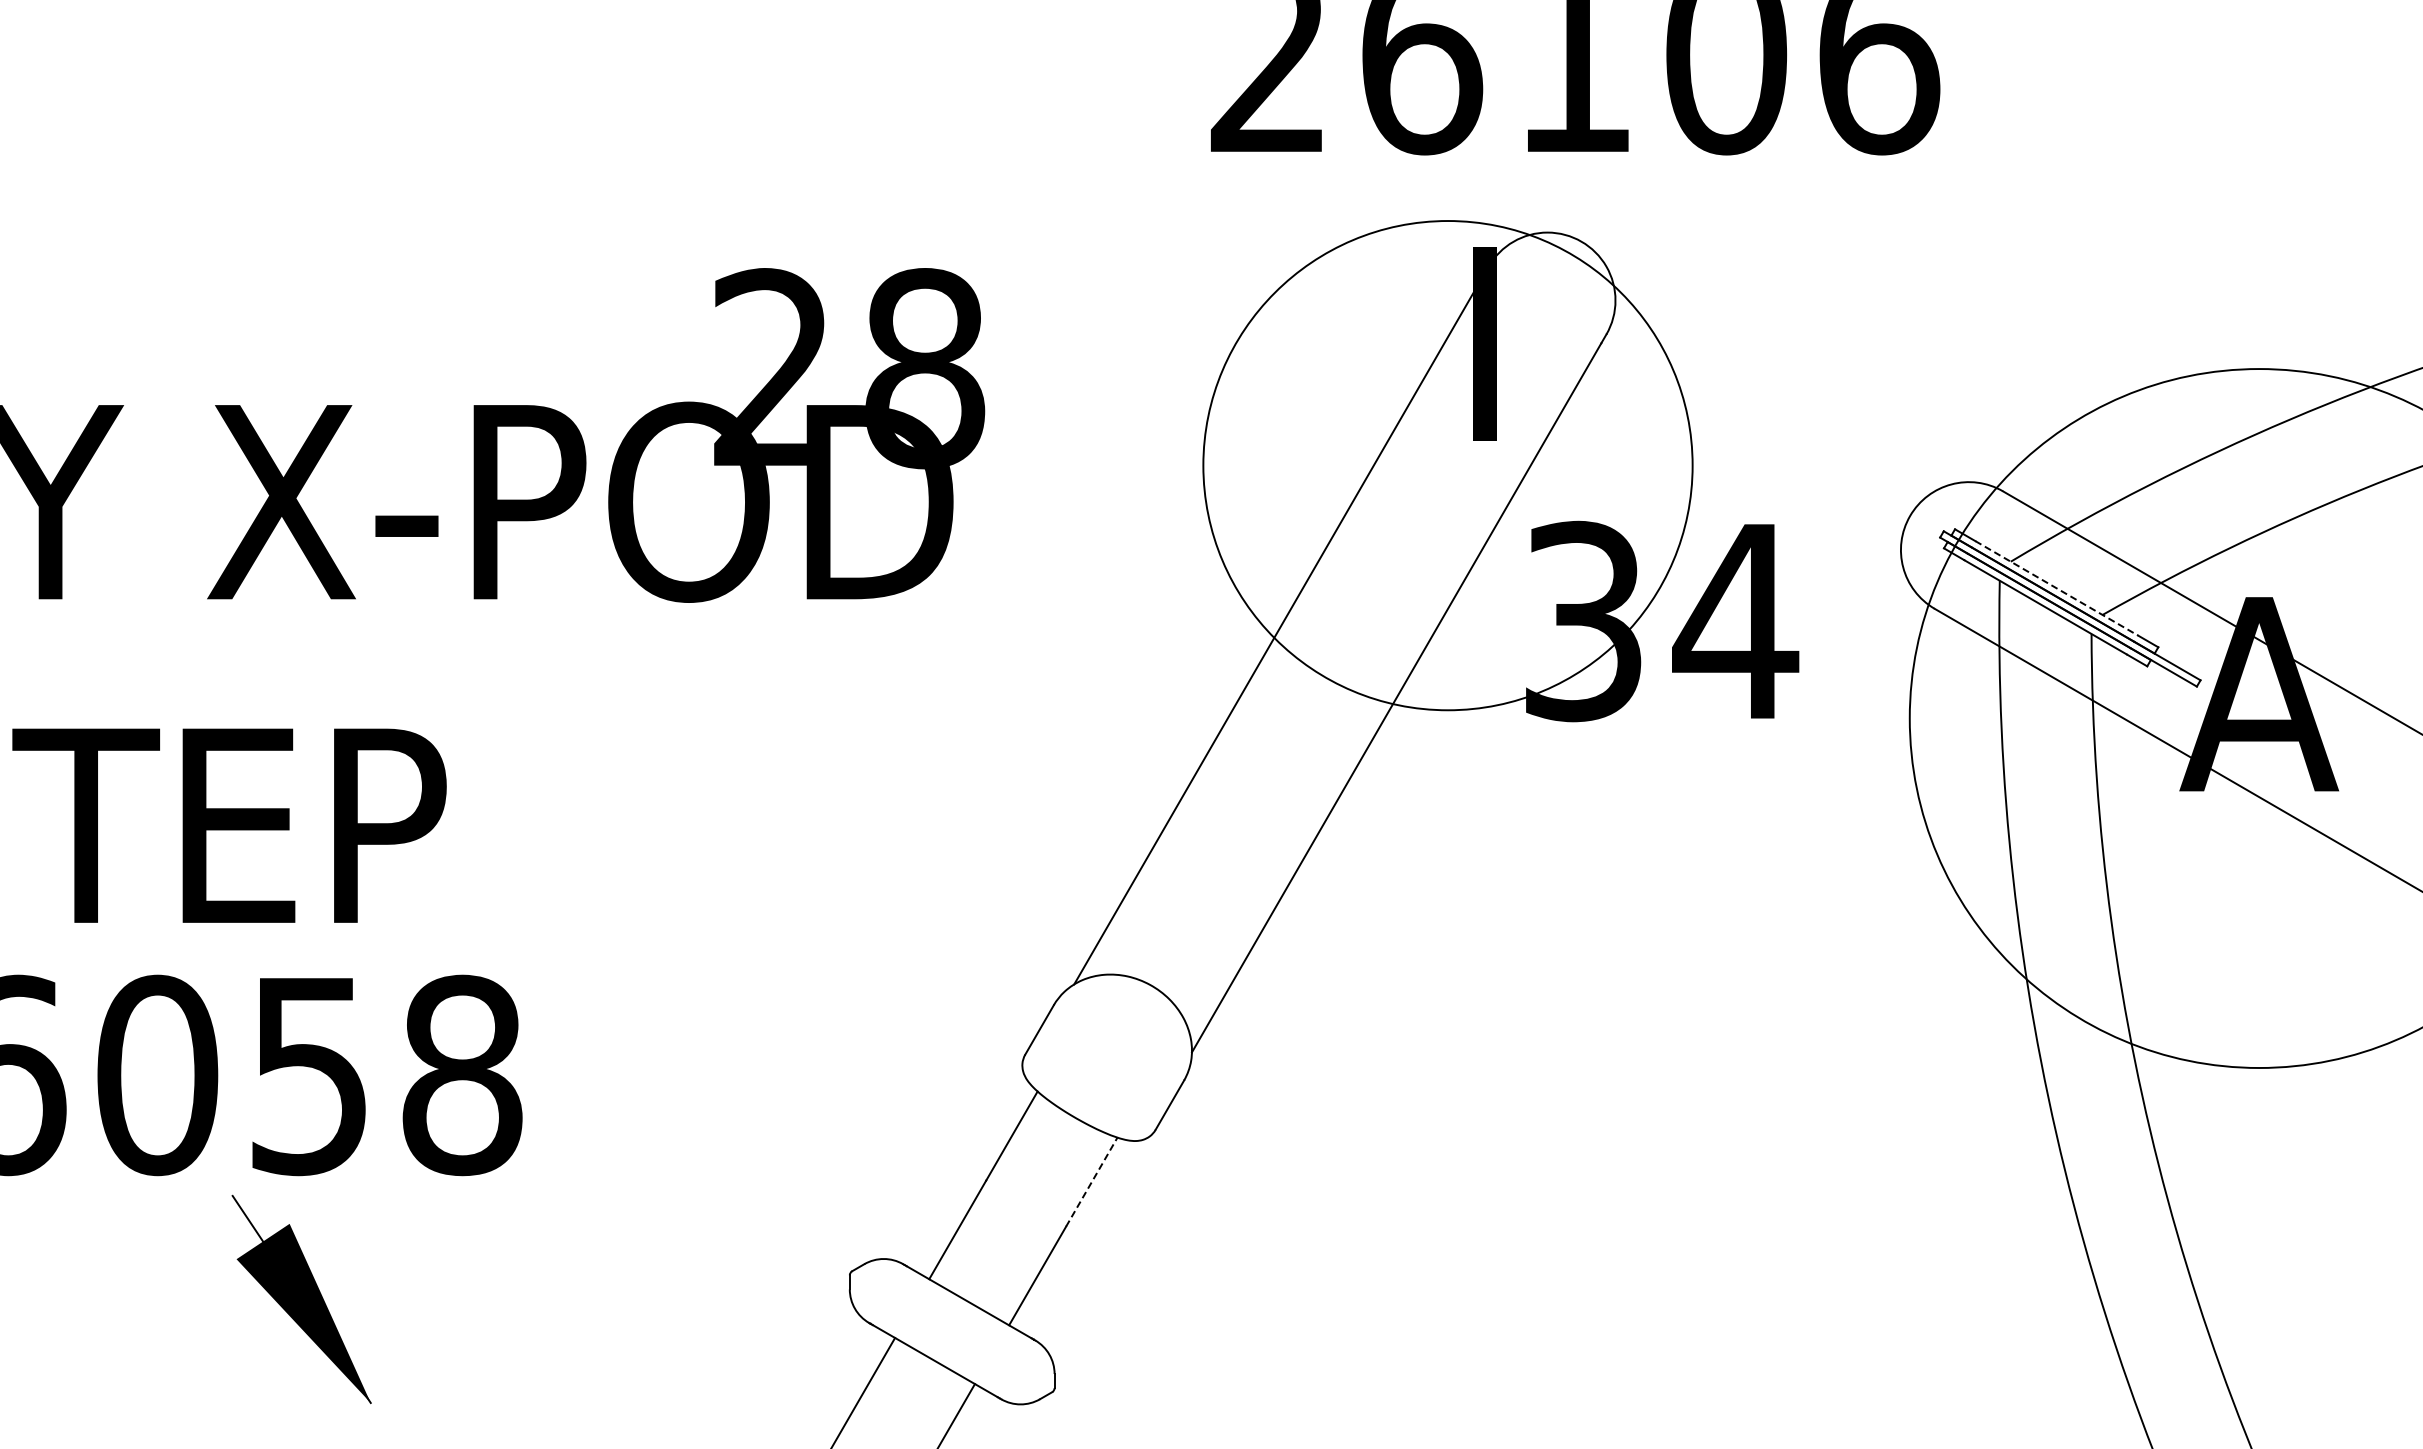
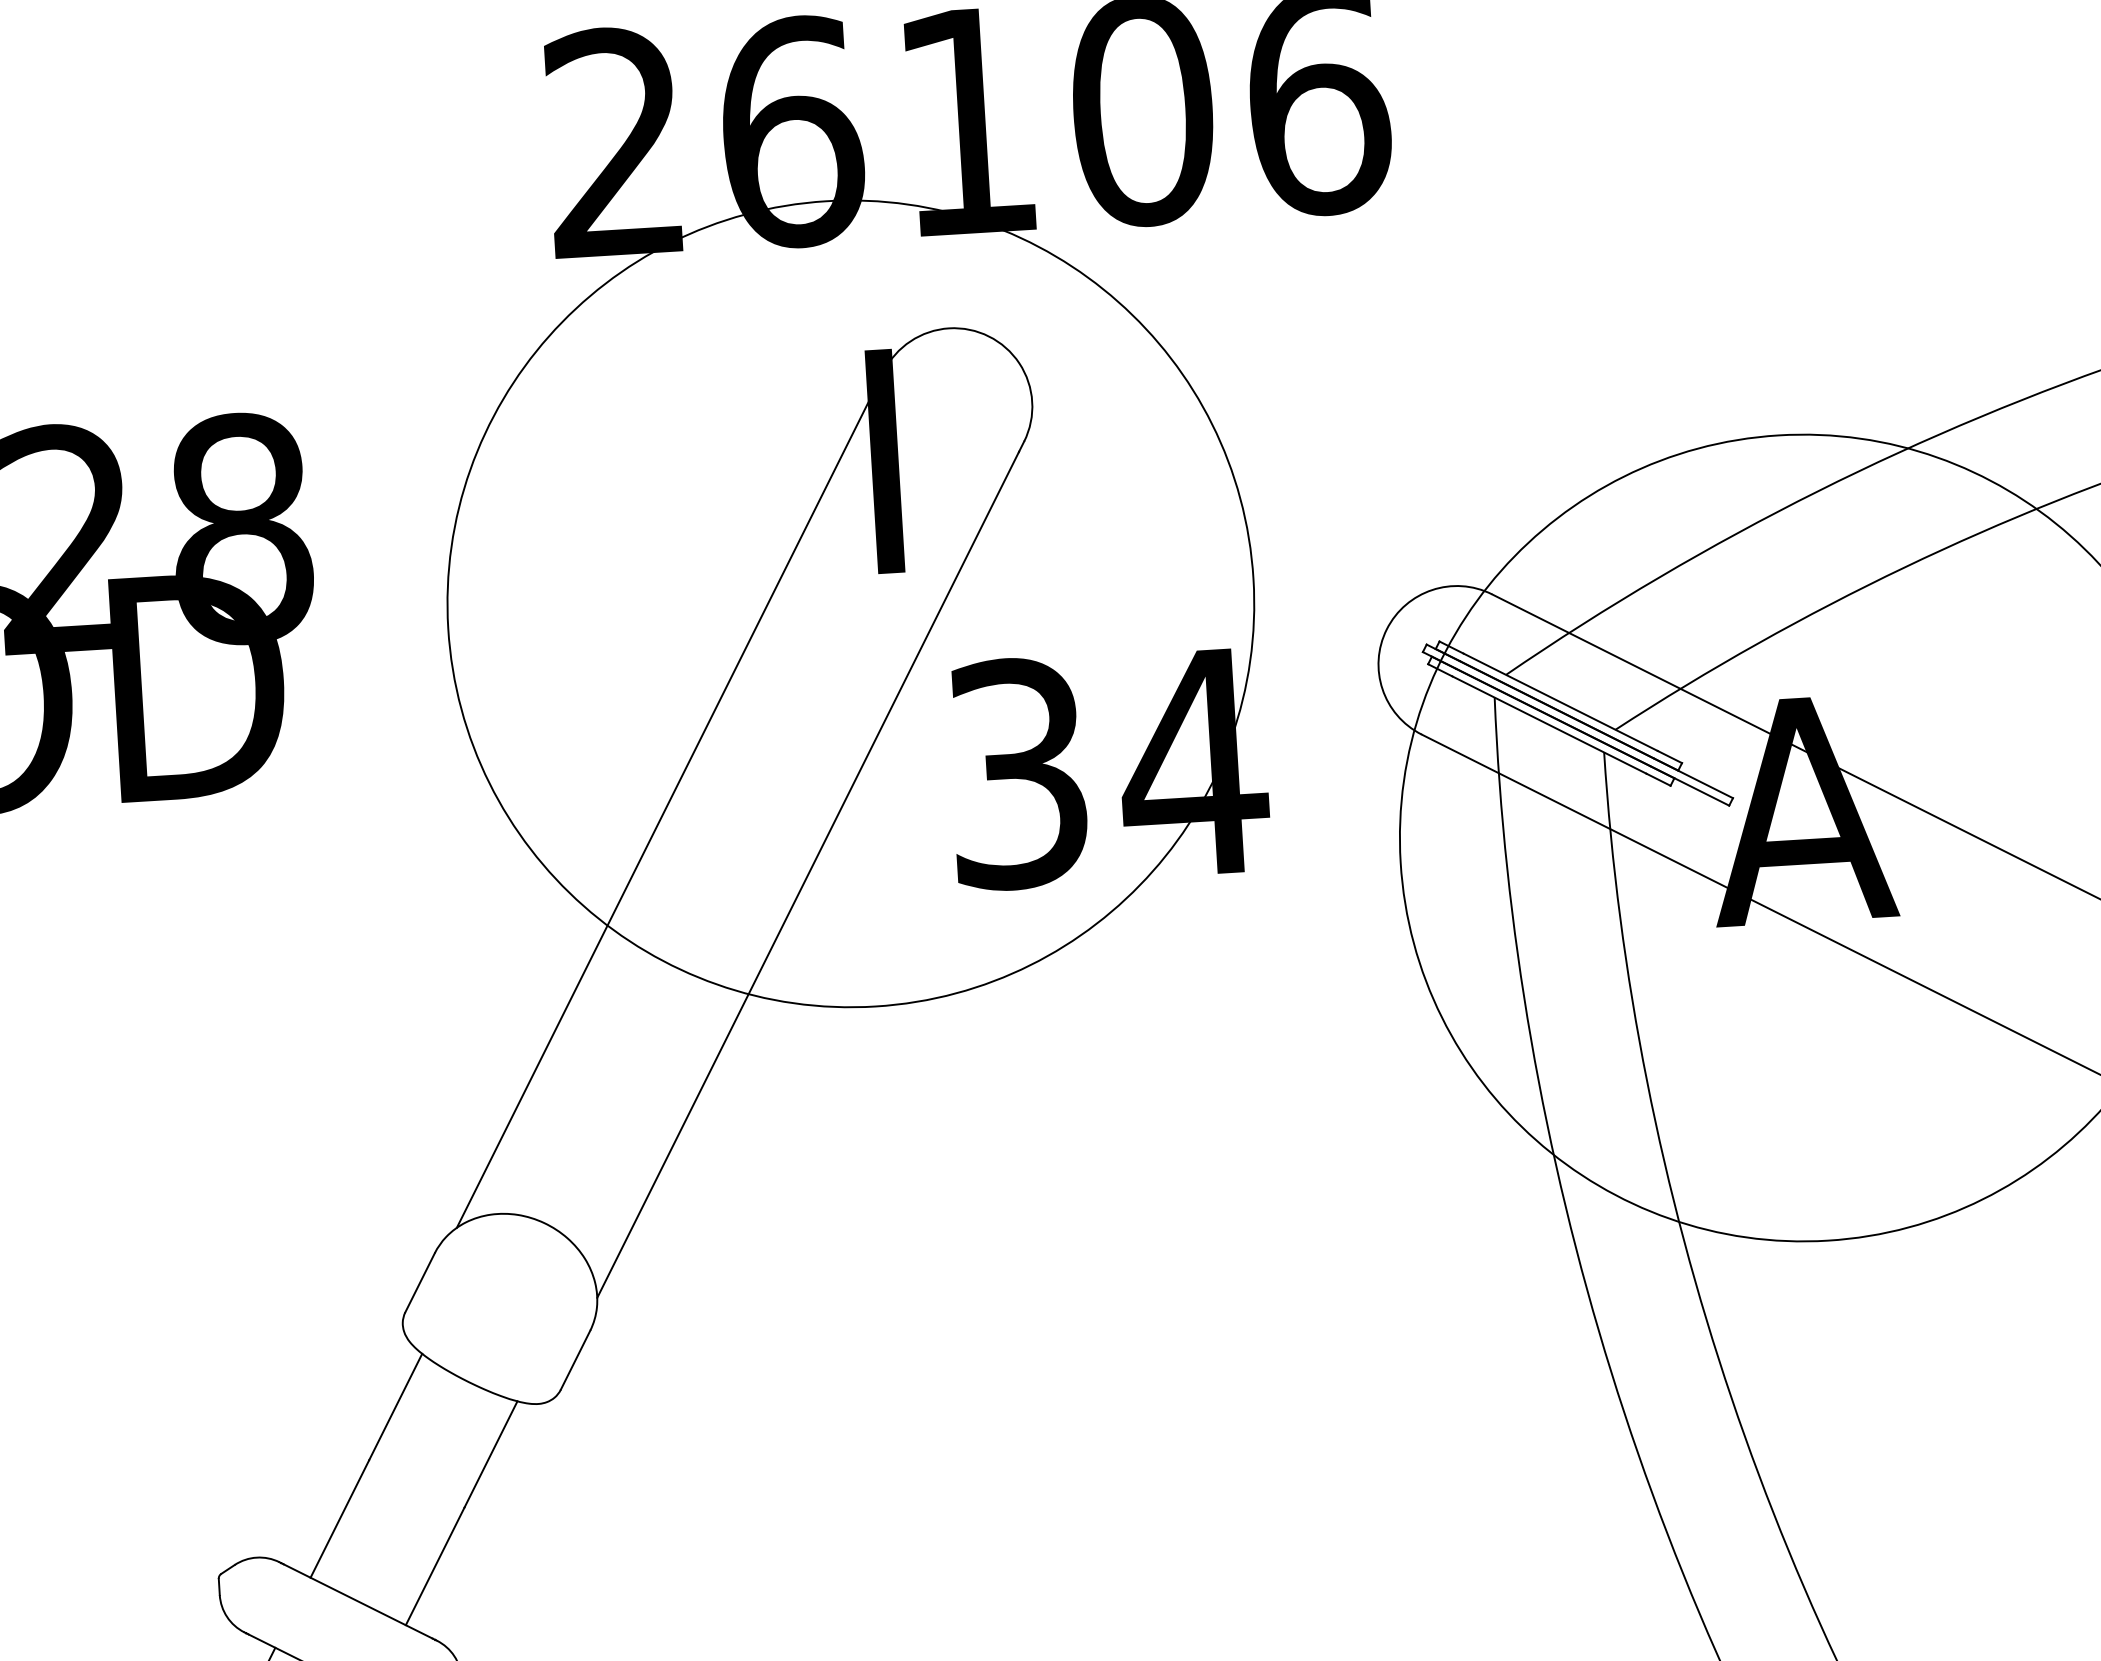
circle: (1447, 465) -> (850, 603), size x1.43
line: (2057, 588) -> (1561, 702), dashed -> solid
line: (1092, 1181) -> (491, 1453), dashed -> solid

